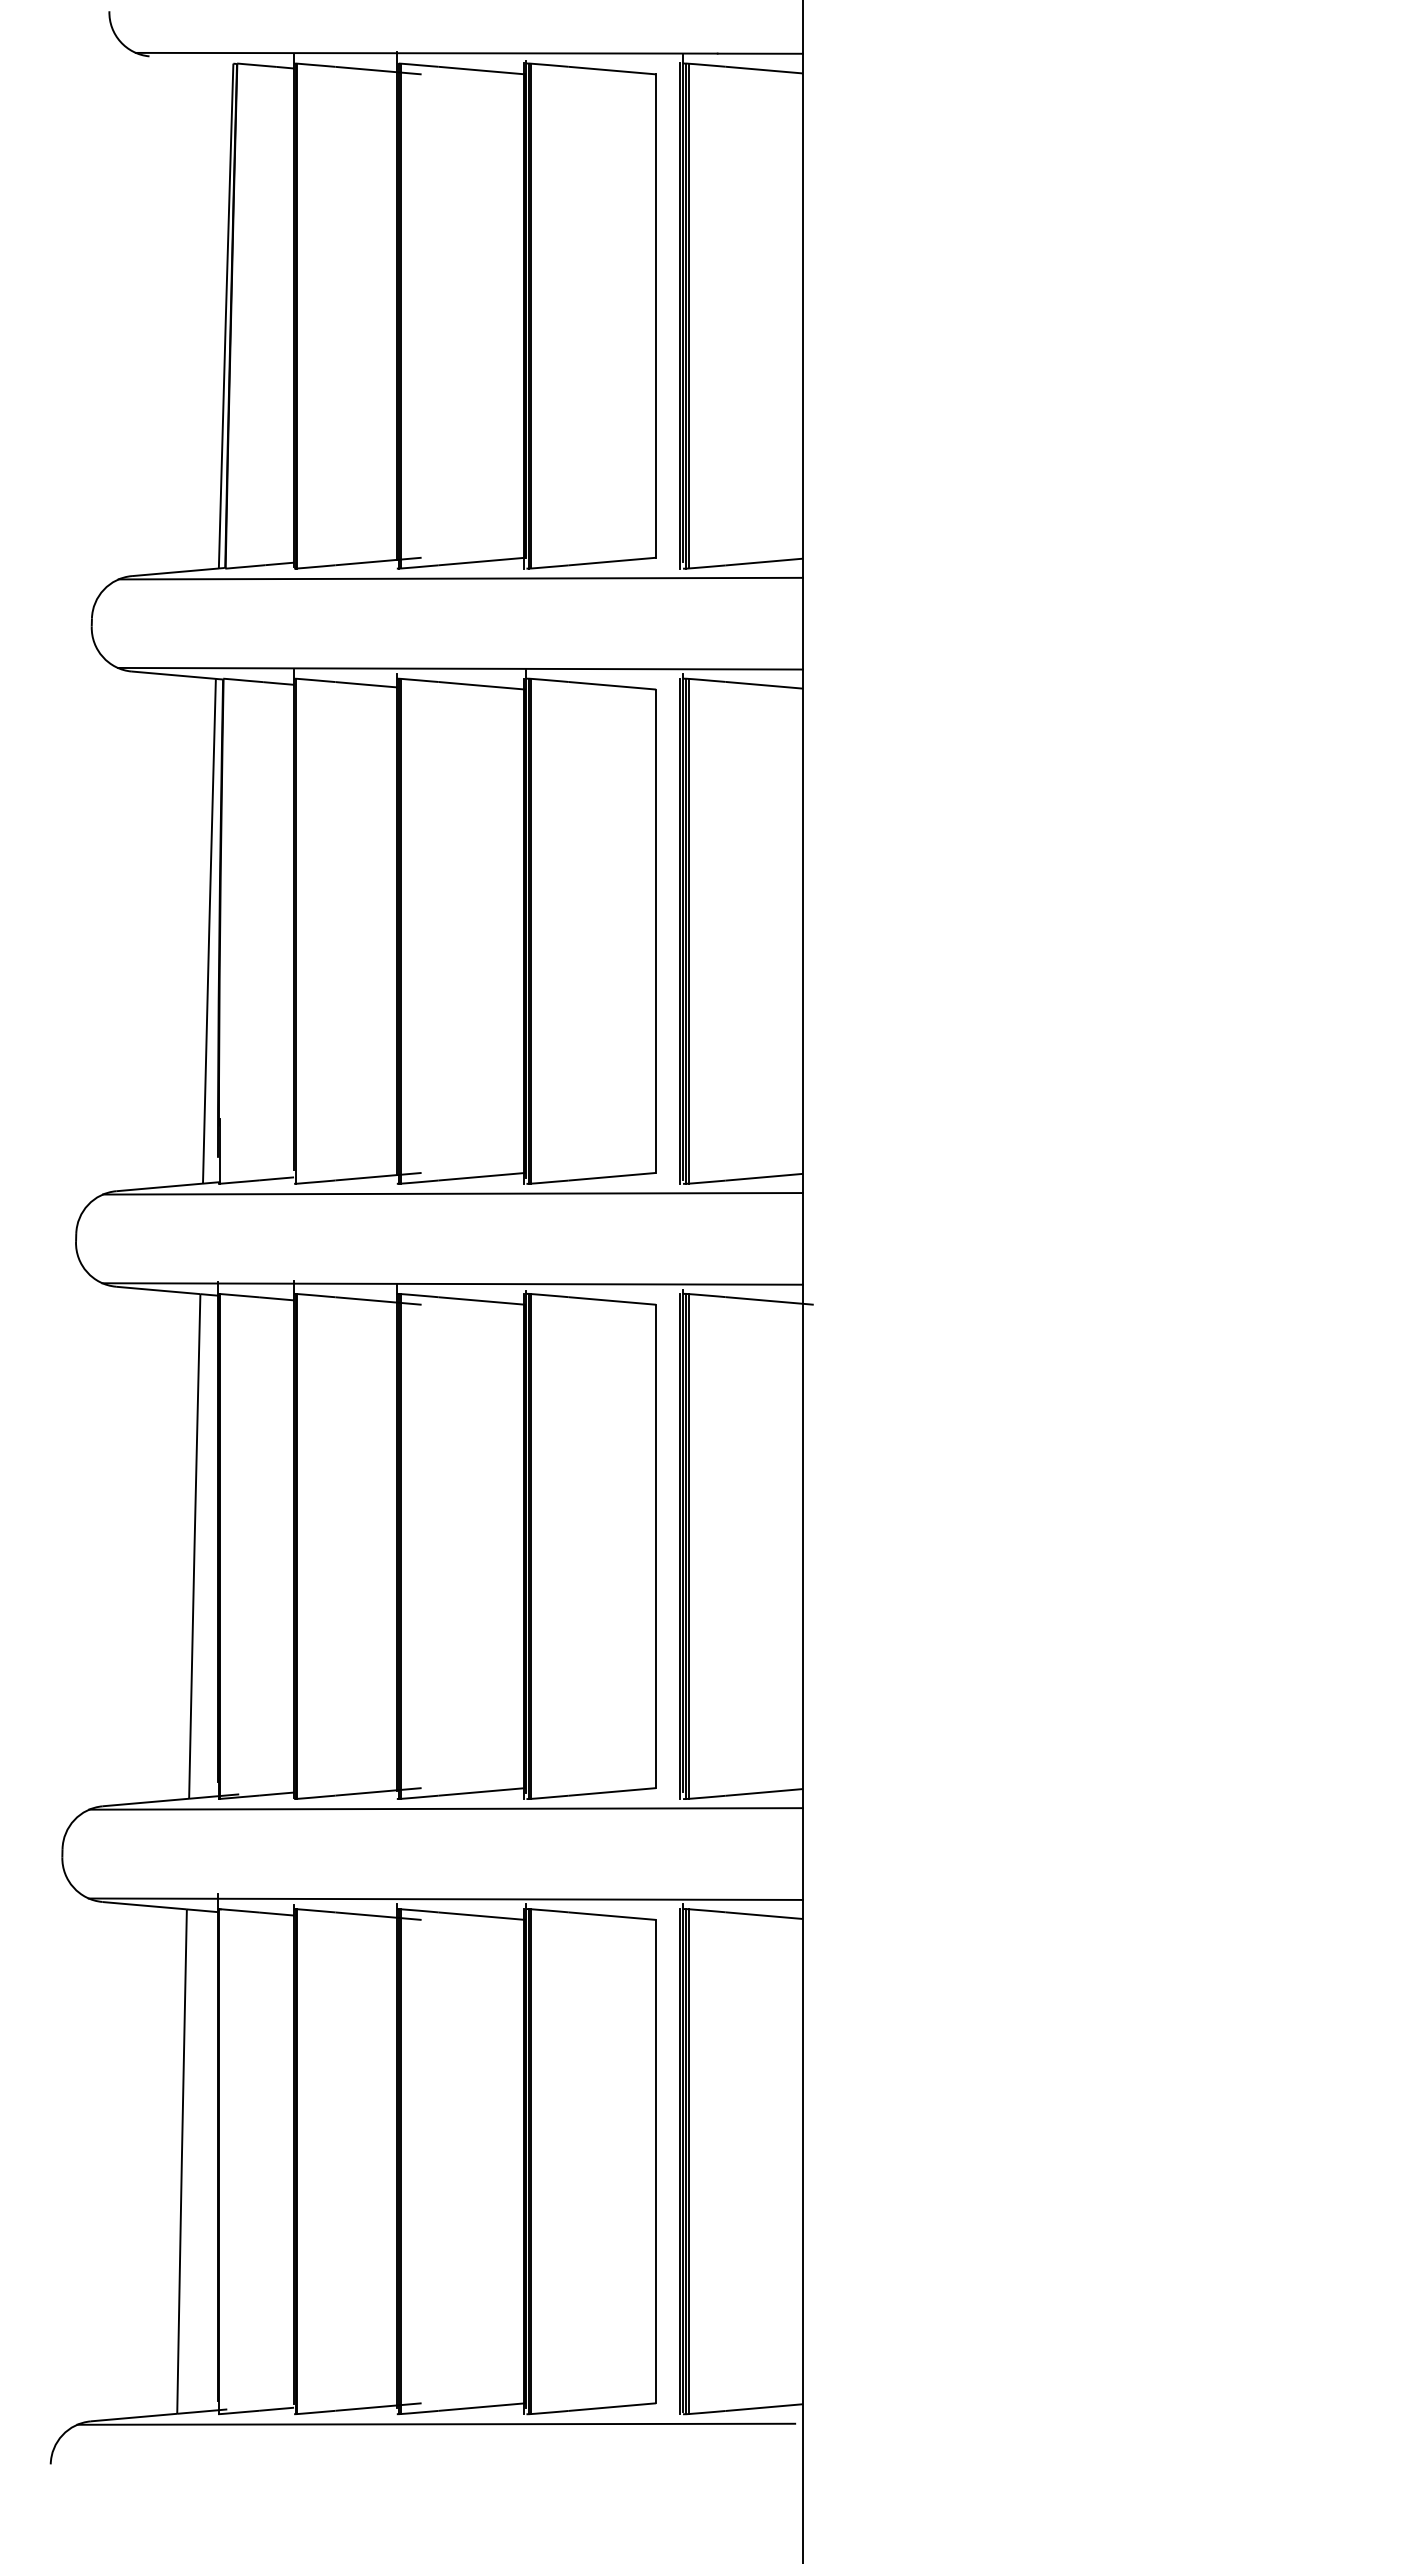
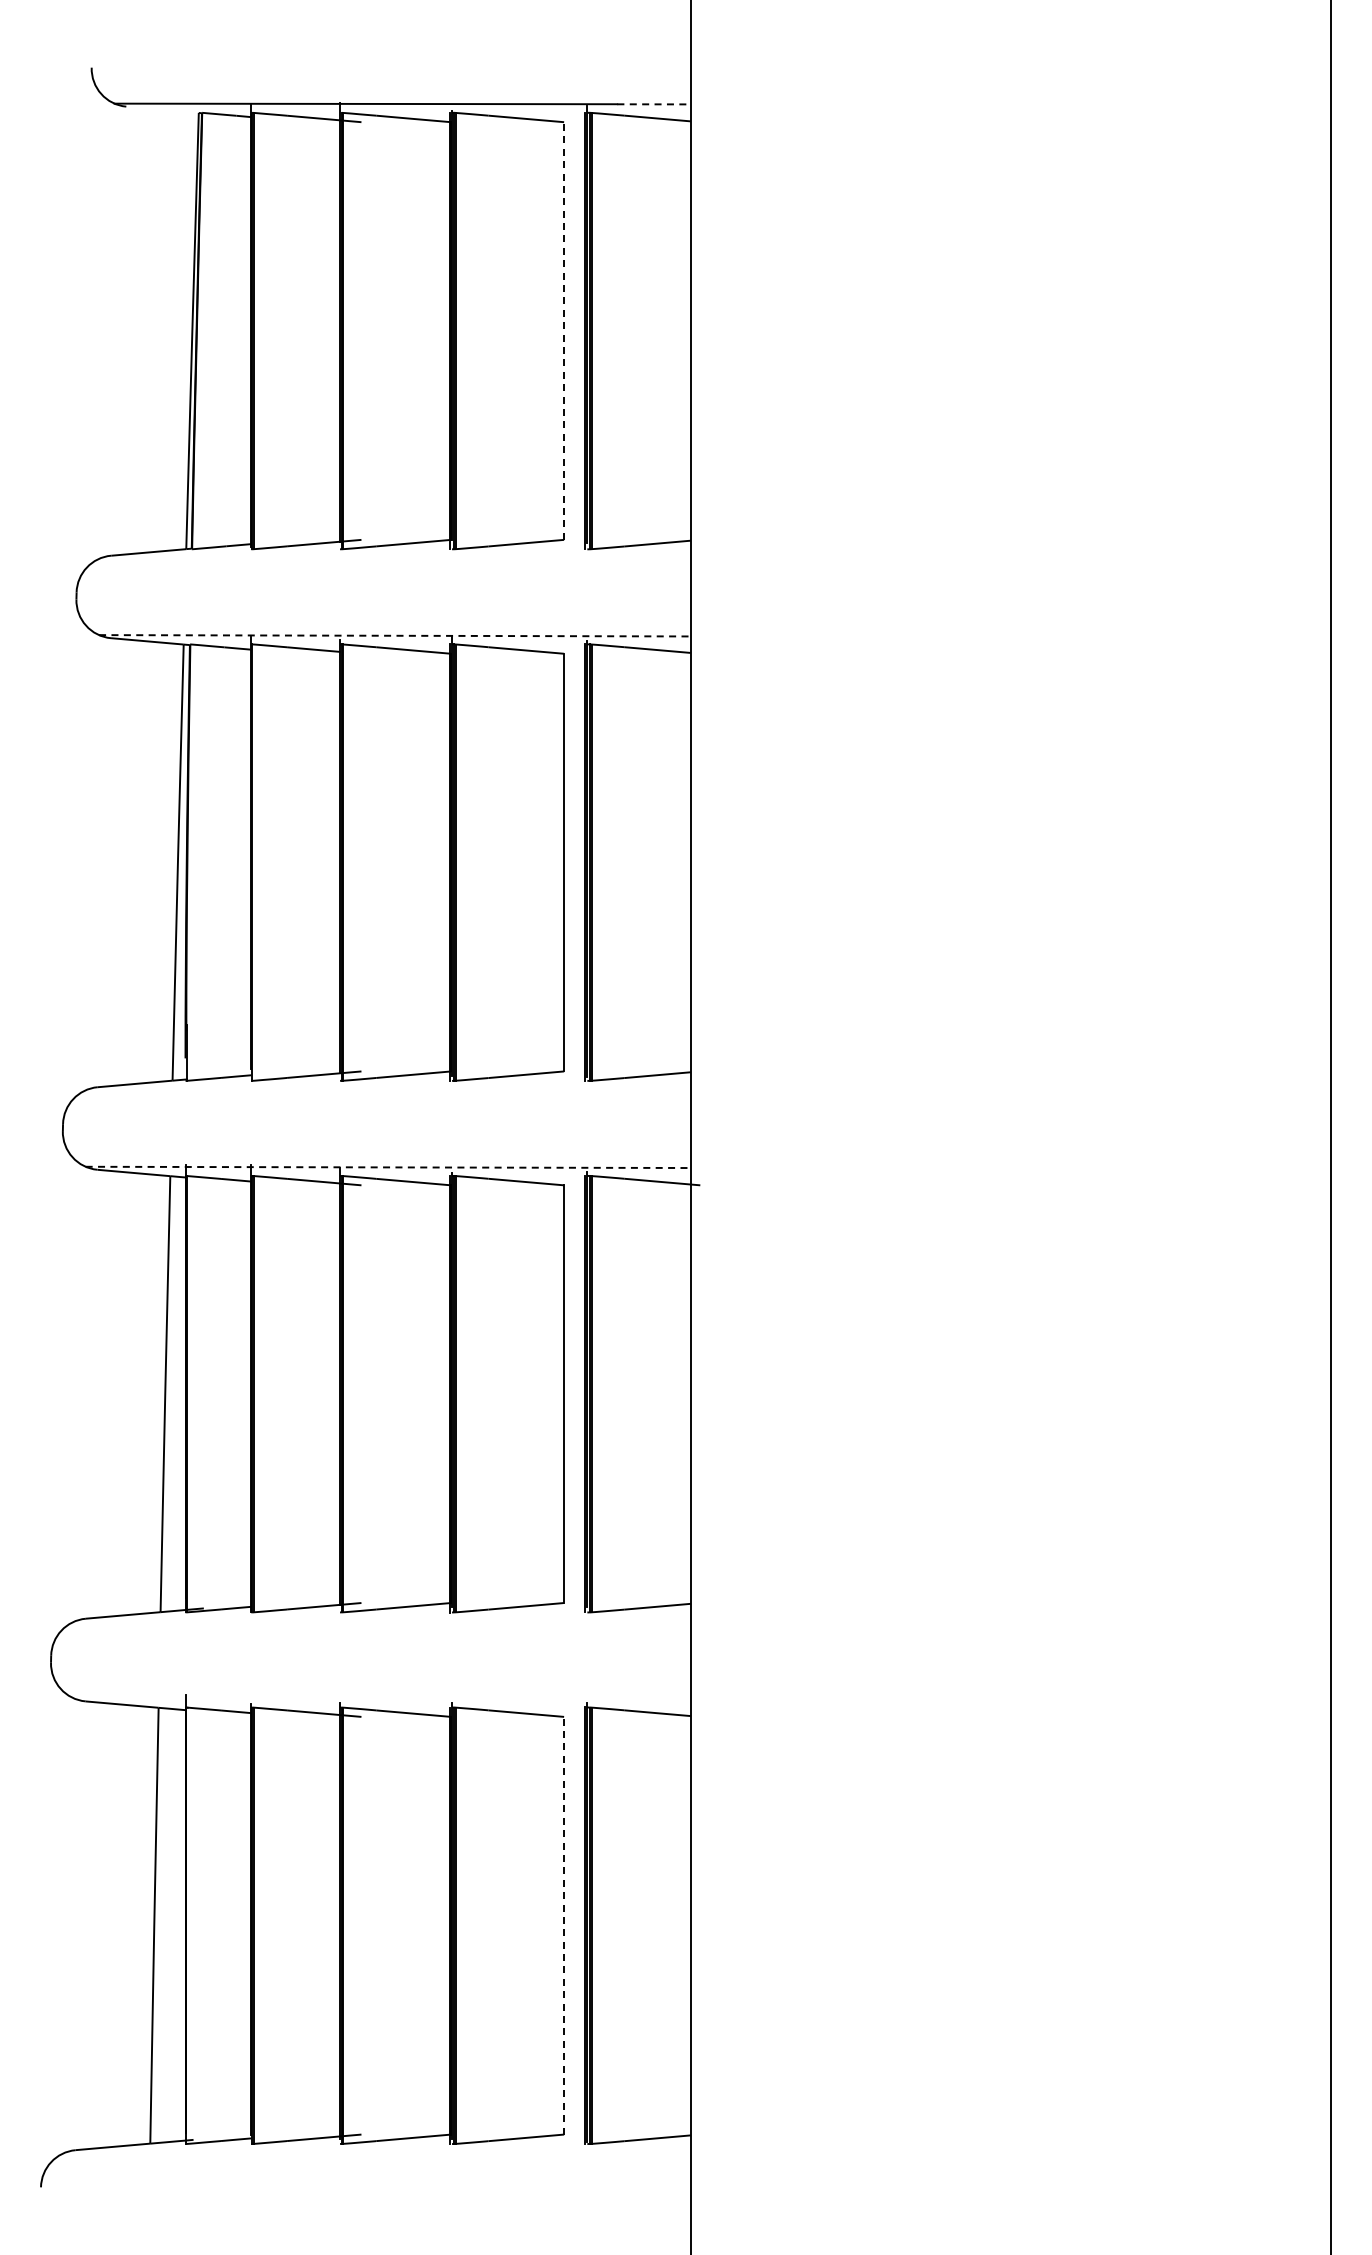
line: (760, 53) -> (654, 104), solid -> dashed
line: (656, 316) -> (564, 331), solid -> dashed
line: (459, 578) -> (394, 557), removed
line: (461, 668) -> (395, 635), solid -> dashed
line: (452, 1193) -> (388, 1089), removed
line: (452, 1284) -> (388, 1167), solid -> dashed
line: (445, 1808) -> (382, 1620), removed
line: (444, 1898) -> (381, 1698), removed
line: (656, 2161) -> (564, 1925), solid -> dashed
line: (436, 2424) -> (374, 2152), removed

